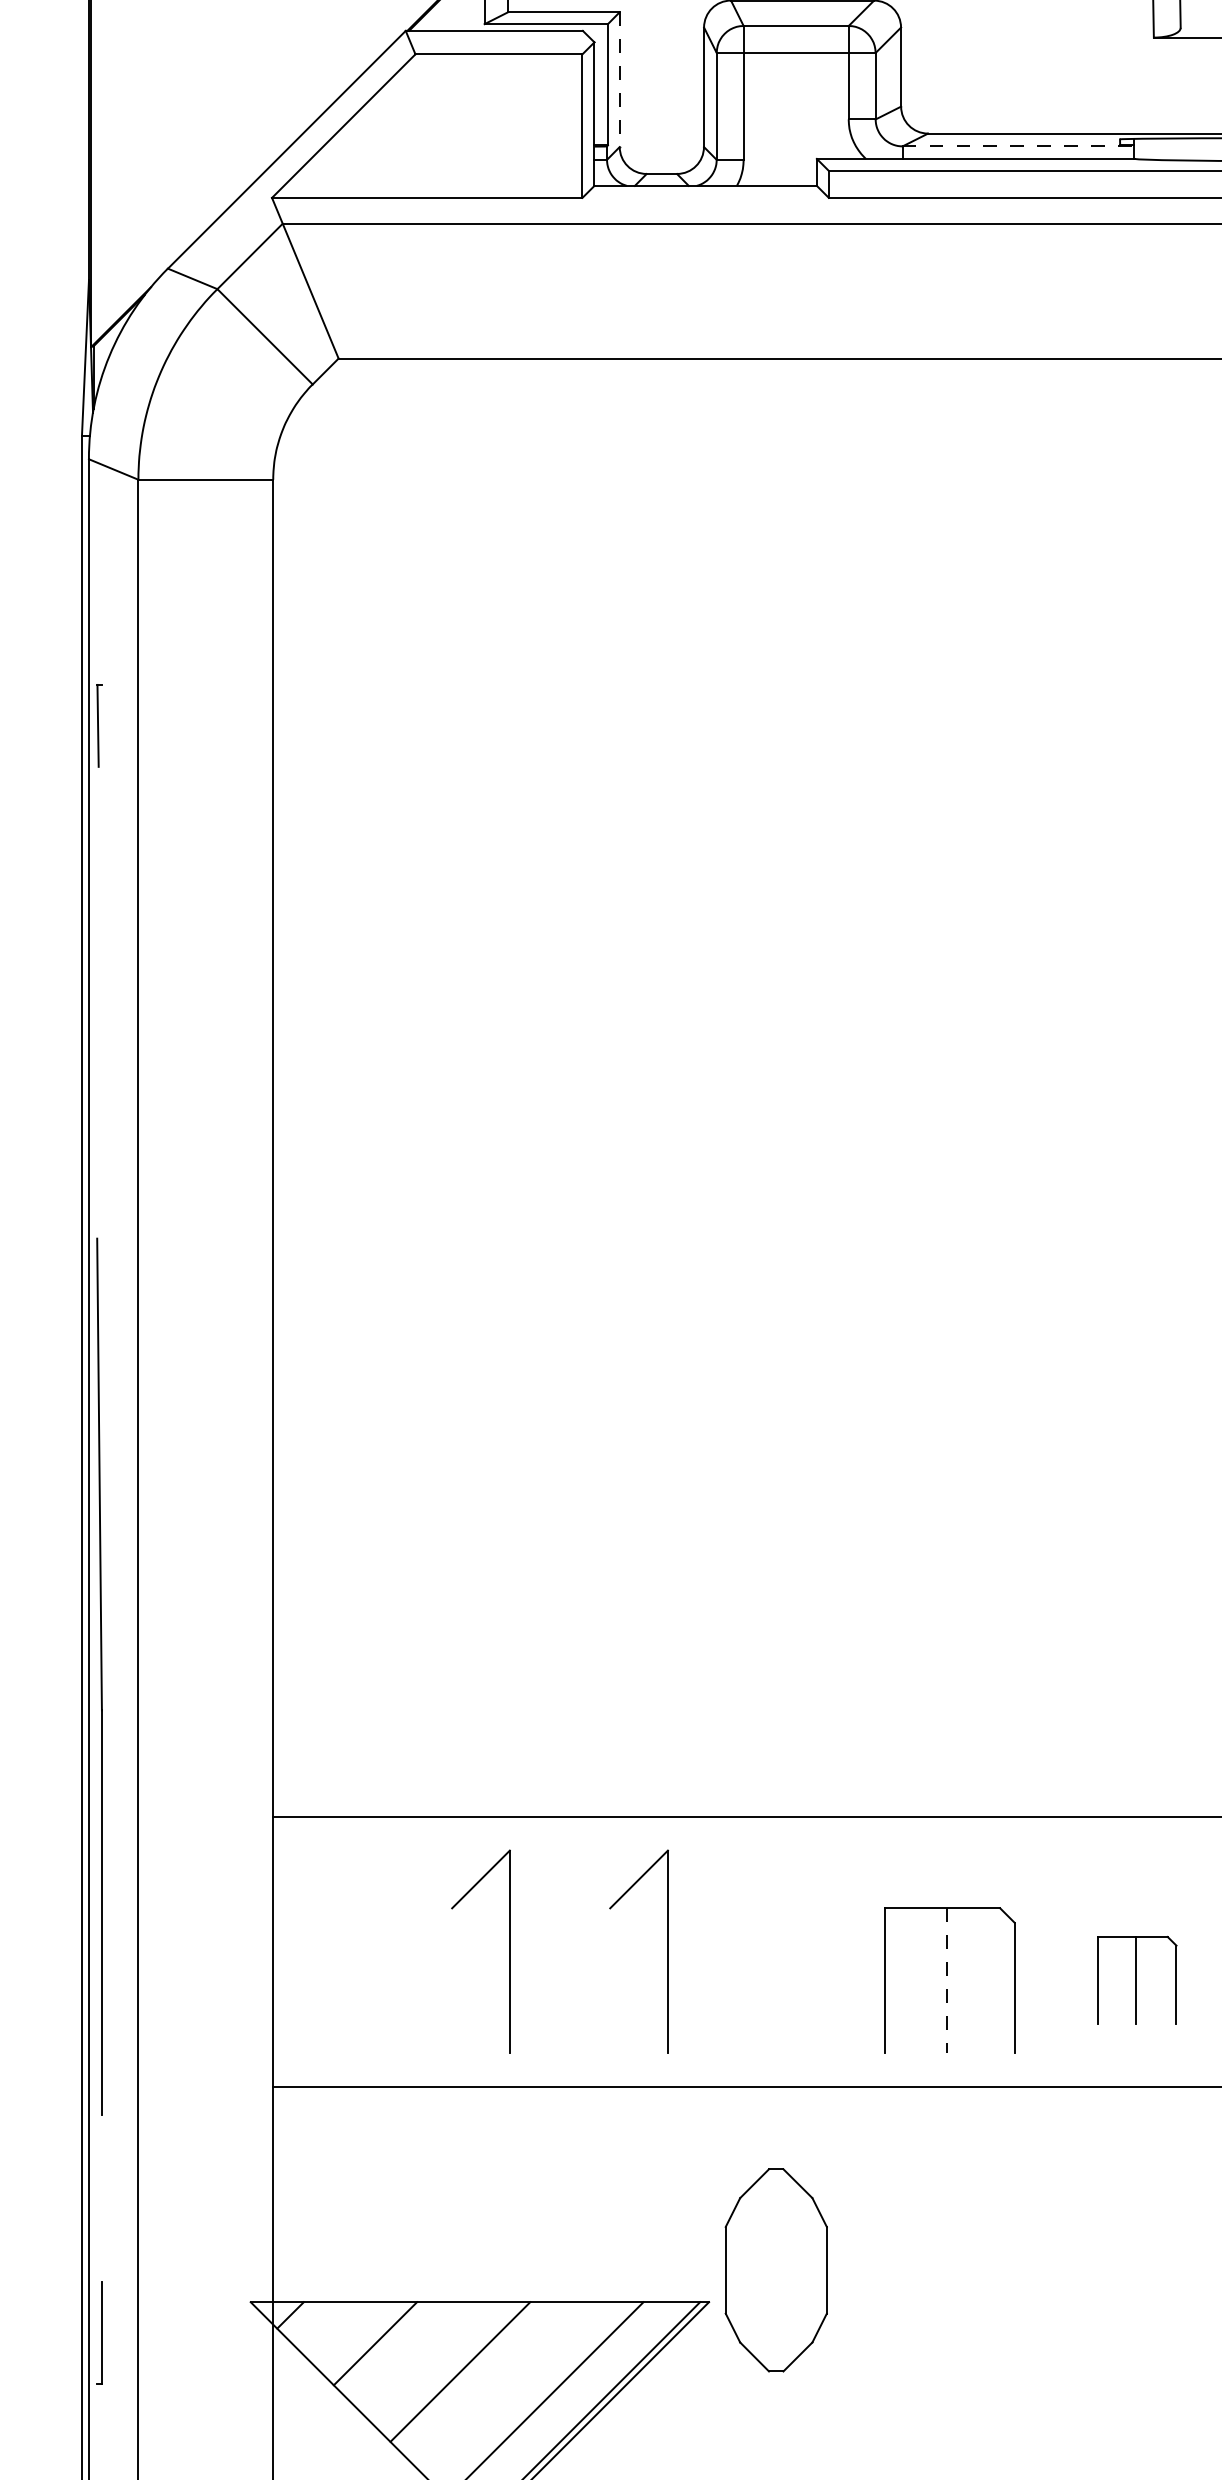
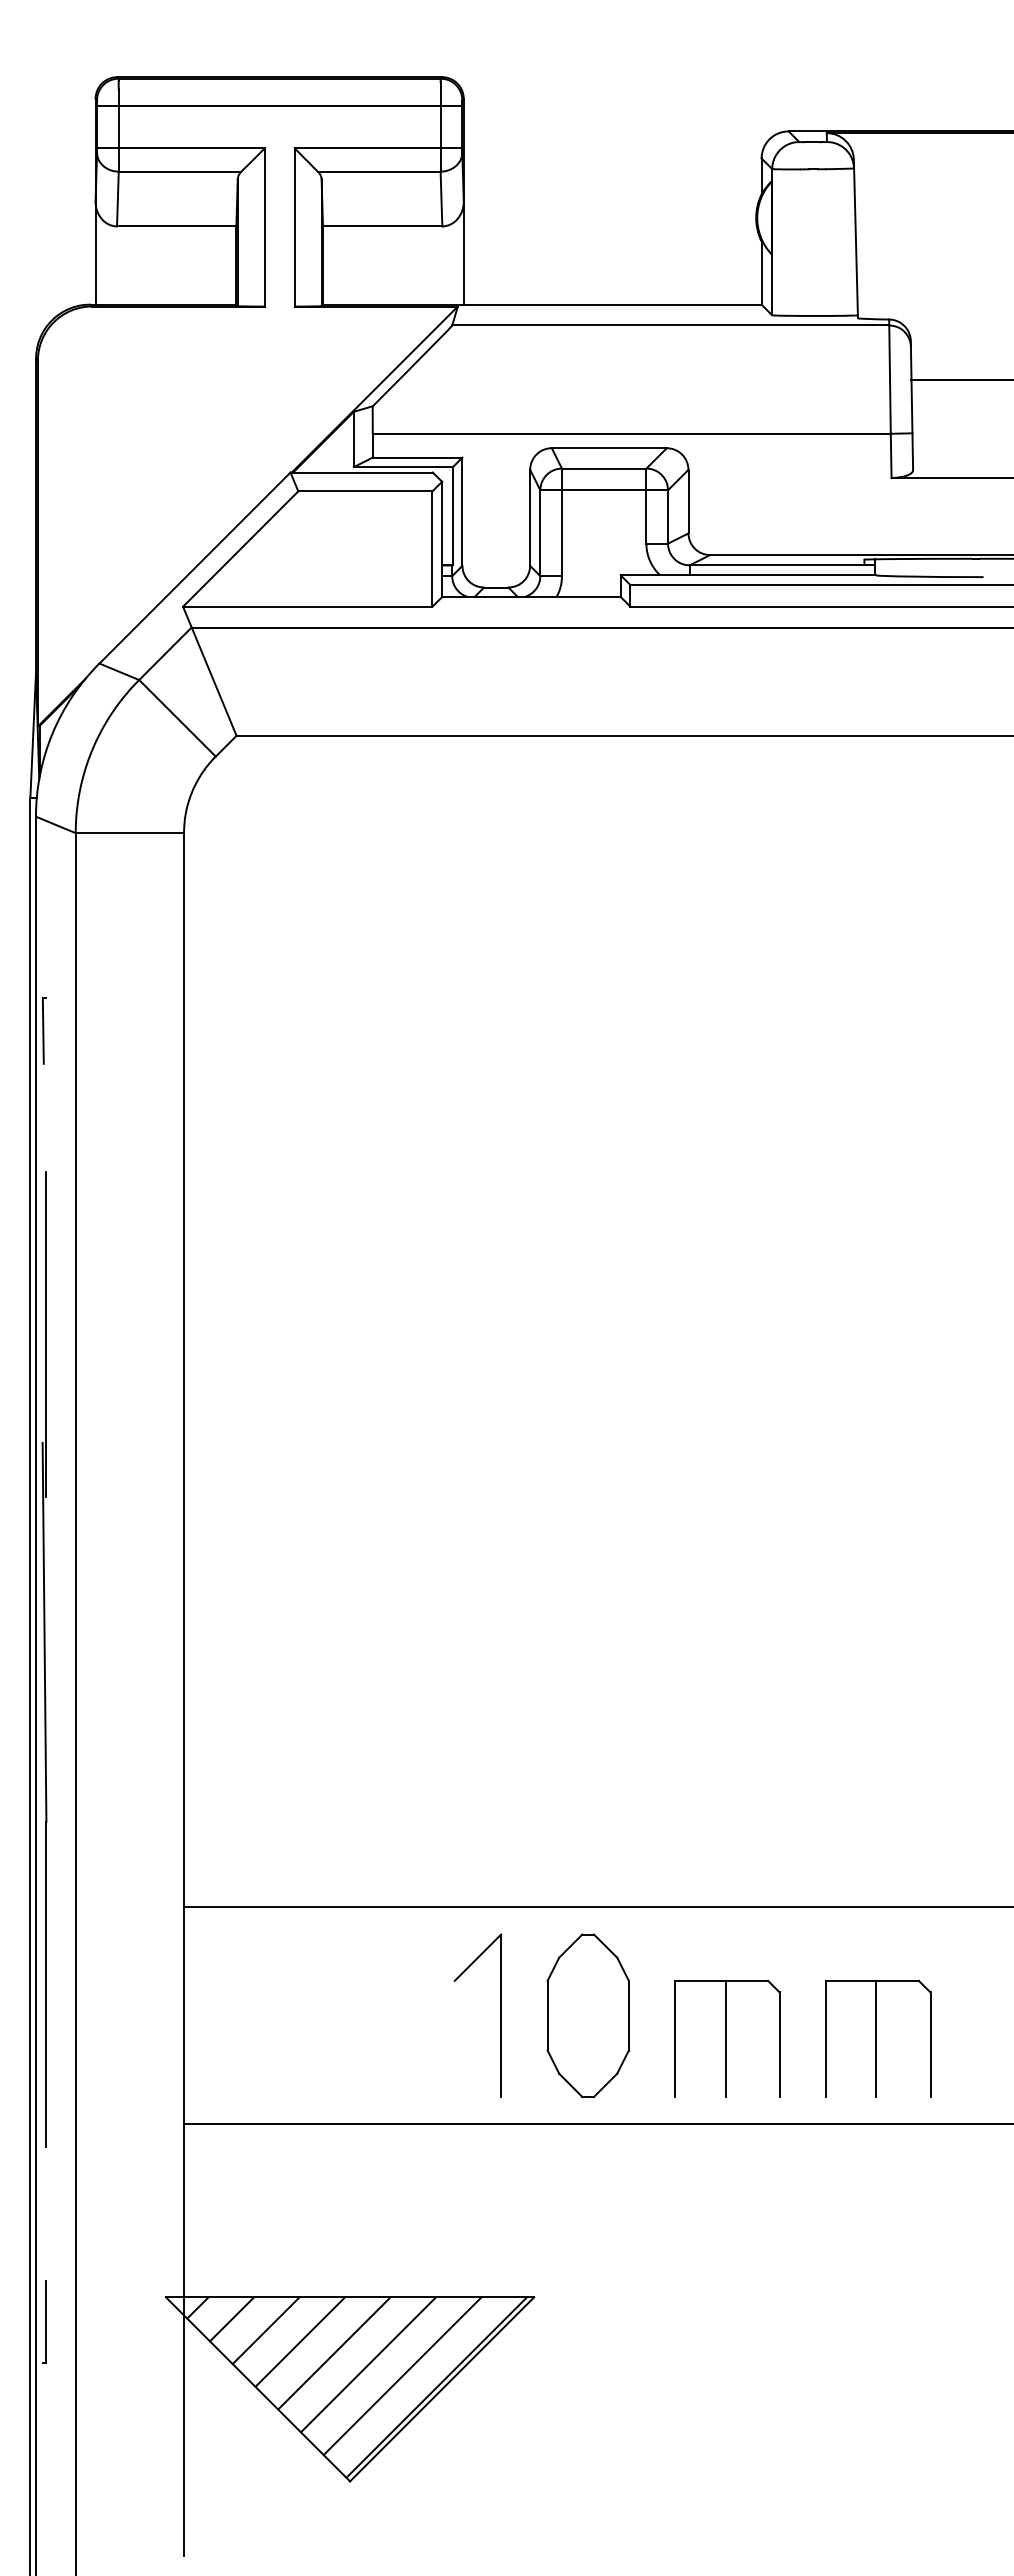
line: (619, 80) -> (462, 512), dashed -> solid
line: (1018, 146) -> (782, 565), dashed -> solid
line: (102, 1103) -> (46, 1334), added
part: (509, 1951) -> (373, 2015), removed
part: (1137, 1980) -> (878, 2038), size x1.67
line: (947, 1981) -> (725, 2039), dashed -> solid
part: (775, 2270) -> (587, 2015), moved
line: (333, 2329) -> (232, 2319), added
line: (418, 2357) -> (300, 2341), added
line: (502, 2385) -> (368, 2364), added

